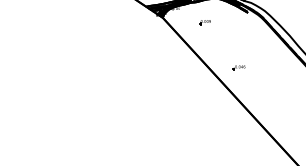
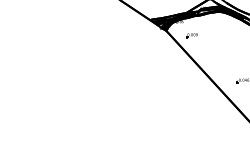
part: (204, 22) -> (191, 35), moved

